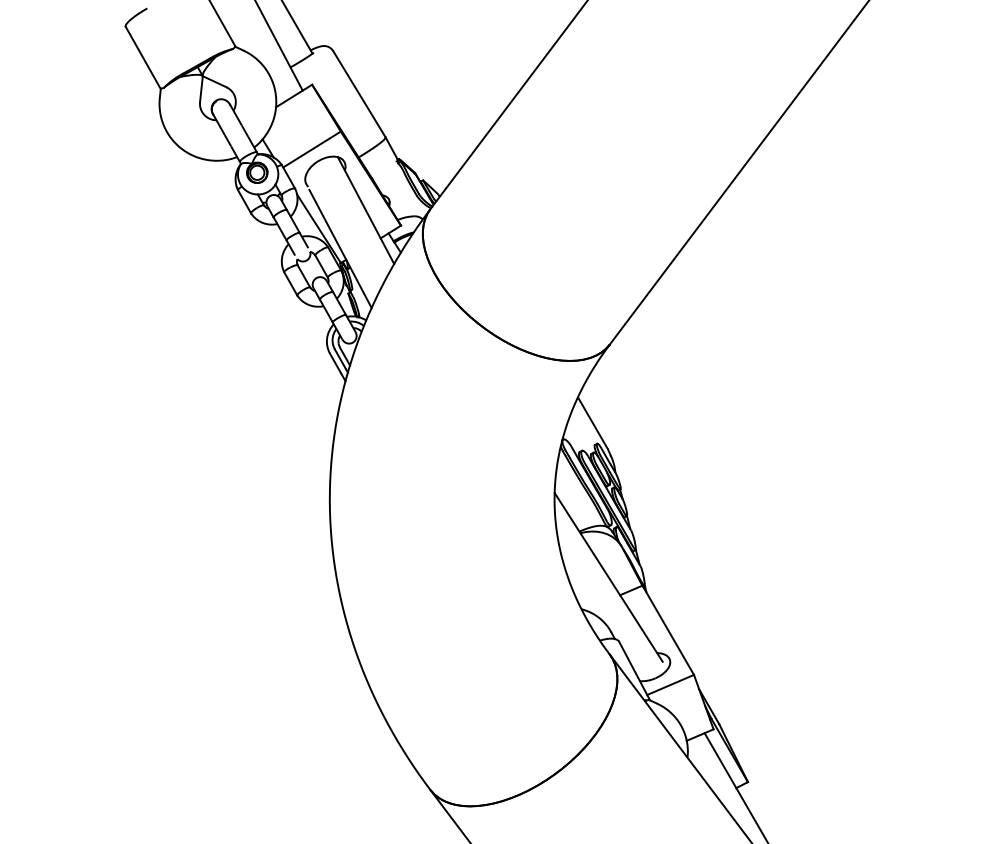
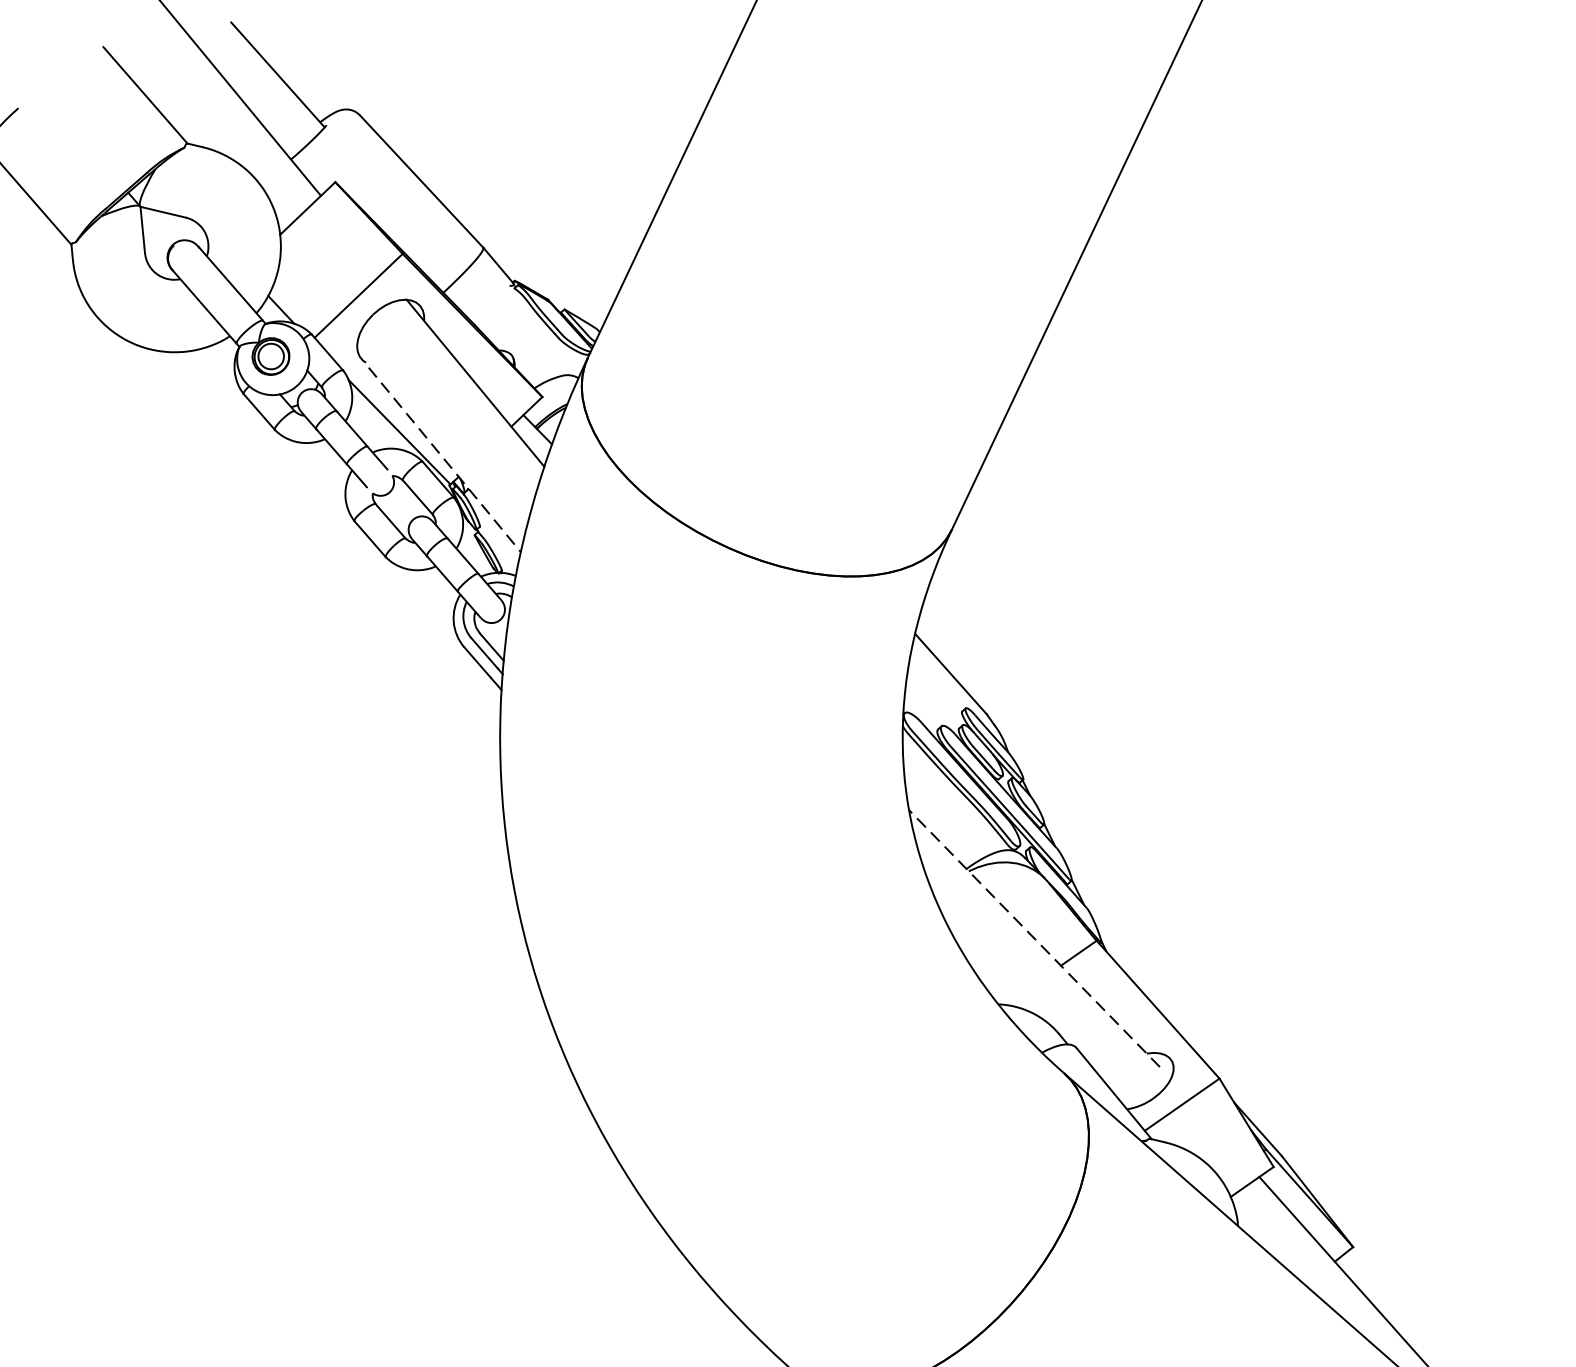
line: (340, 248) -> (444, 459), solid -> dashed
line: (608, 577) -> (1034, 938), solid -> dashed

